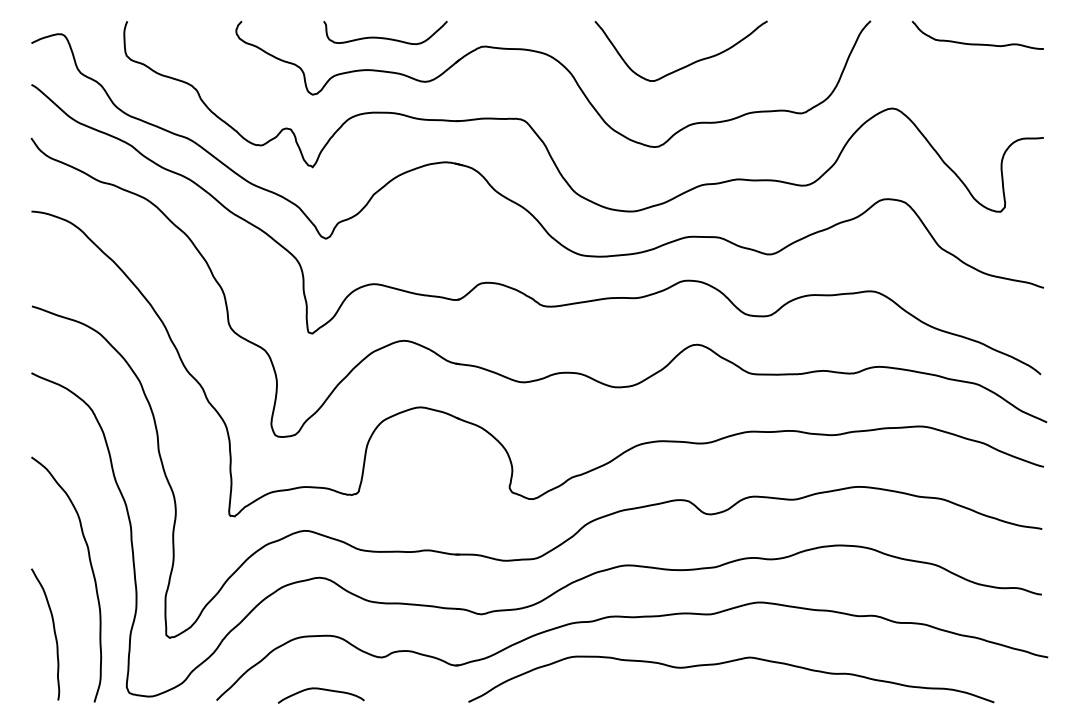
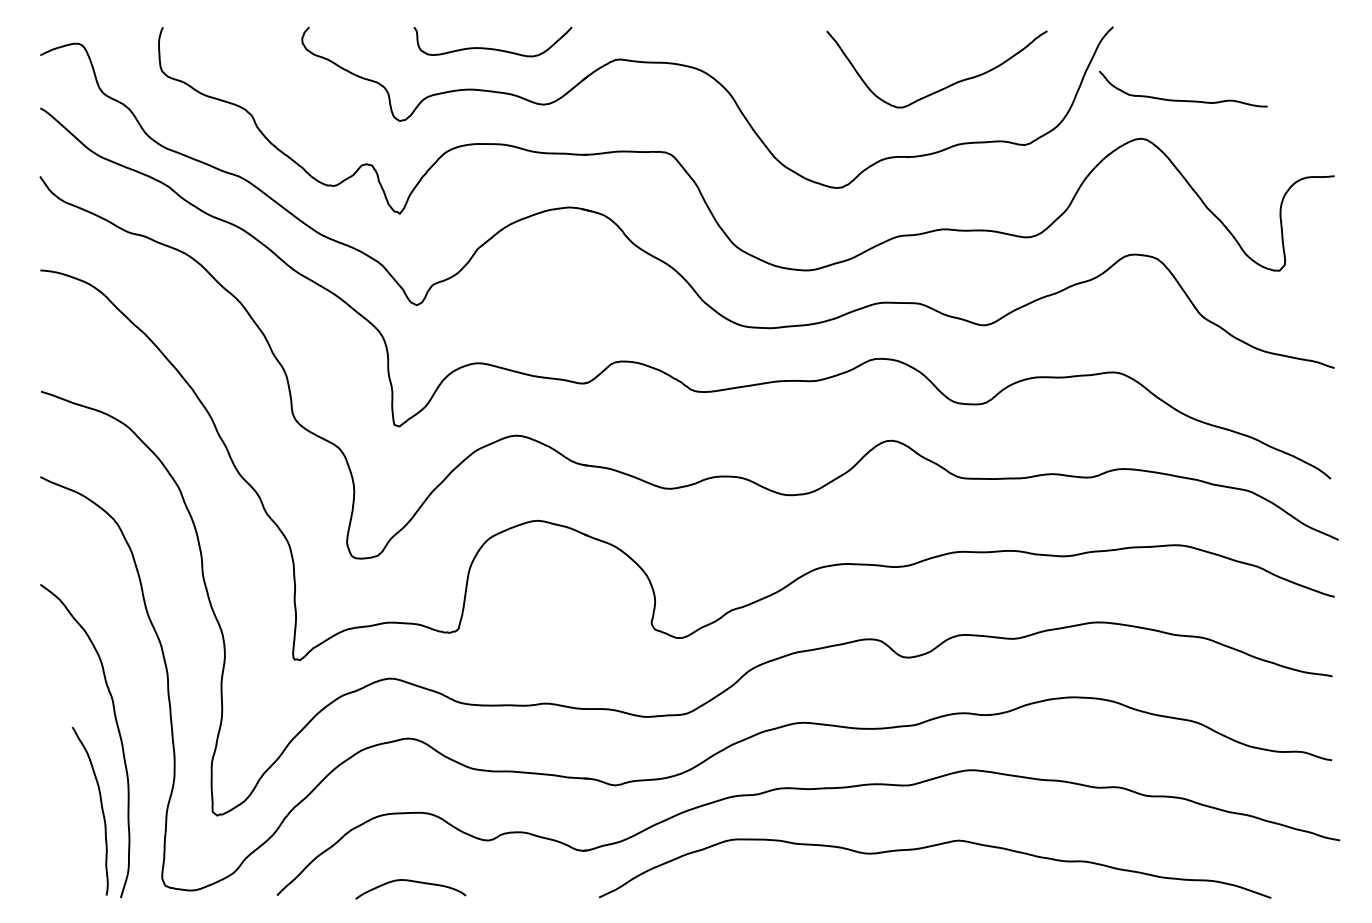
curve: (978, 44) -> (1183, 100), moved
curve: (684, 66) -> (941, 88), moved
curve: (54, 633) -> (101, 810), moved

